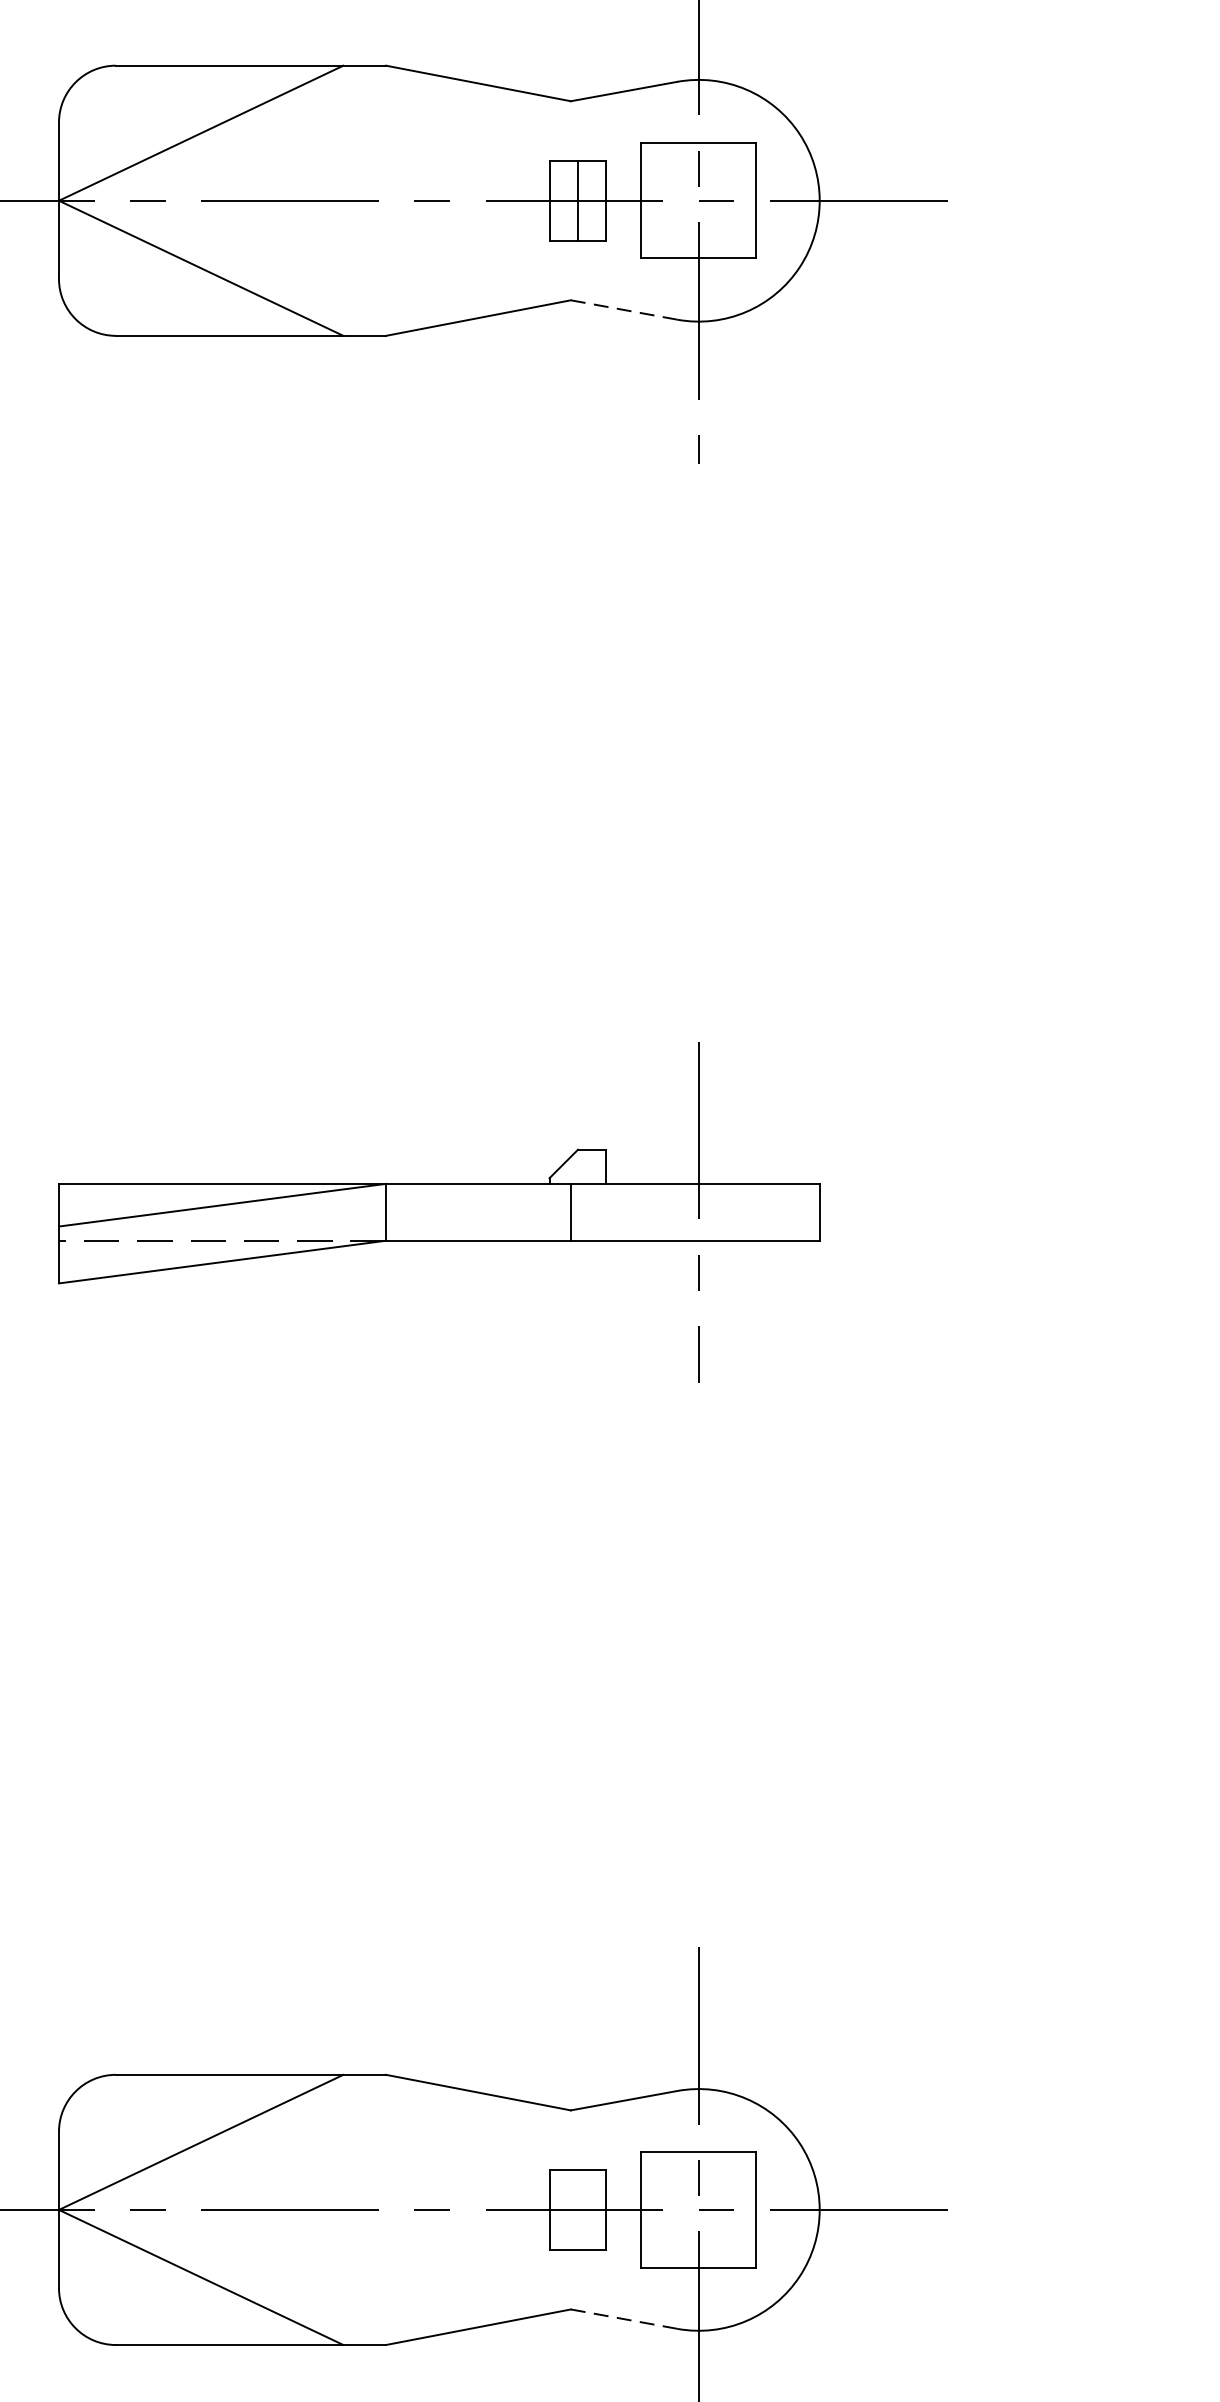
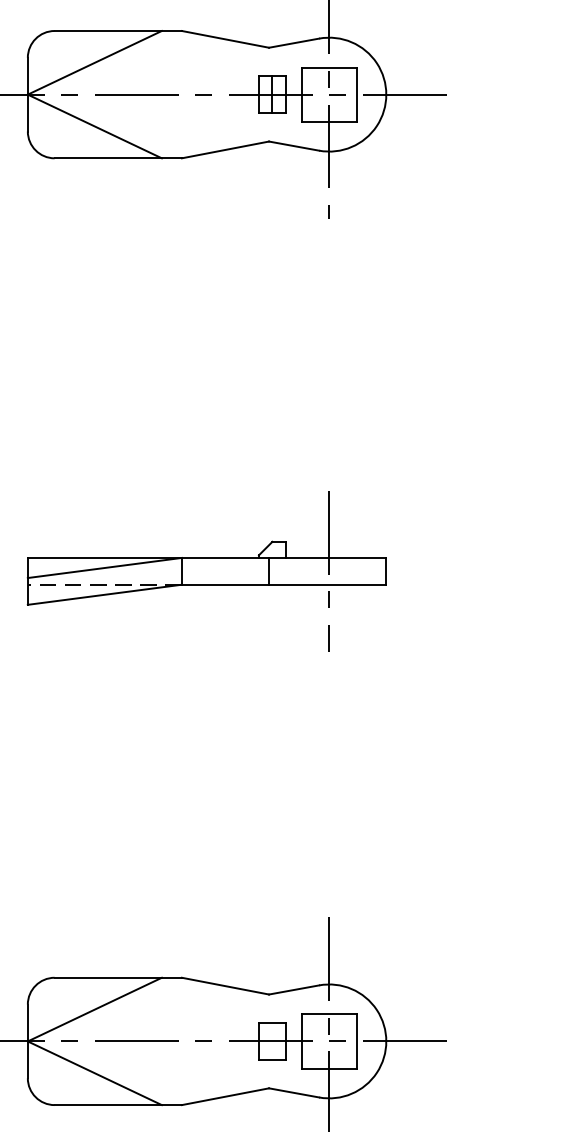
line: (624, 310) -> (294, 146), dashed -> solid
line: (624, 2318) -> (294, 1092), dashed -> solid

